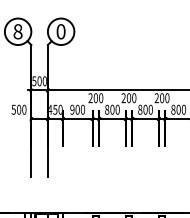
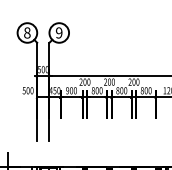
text: (61, 31) -> (59, 32), 0 -> 9

